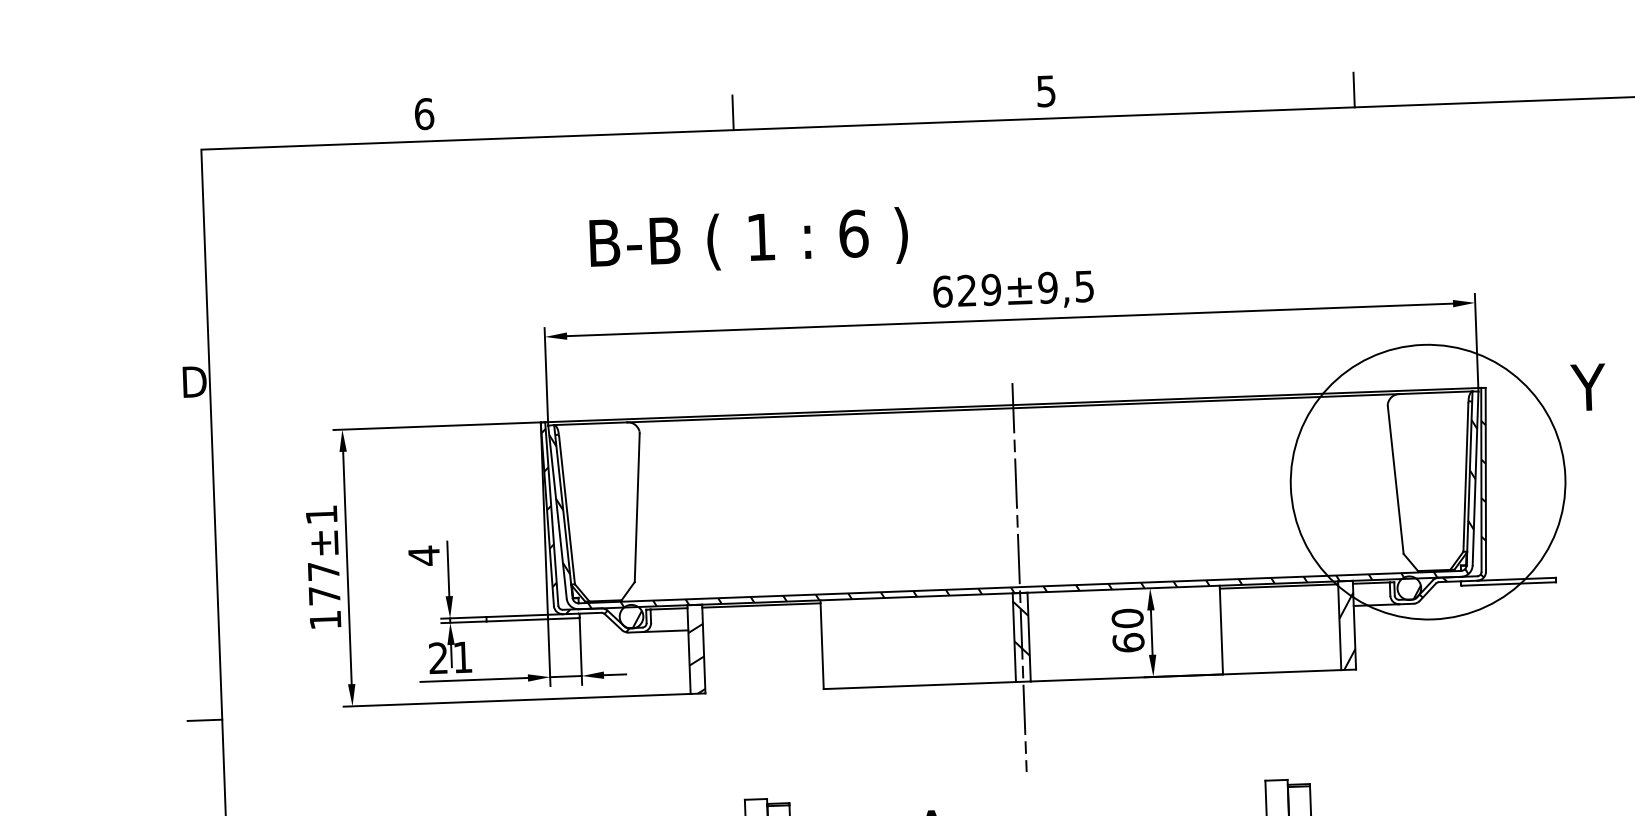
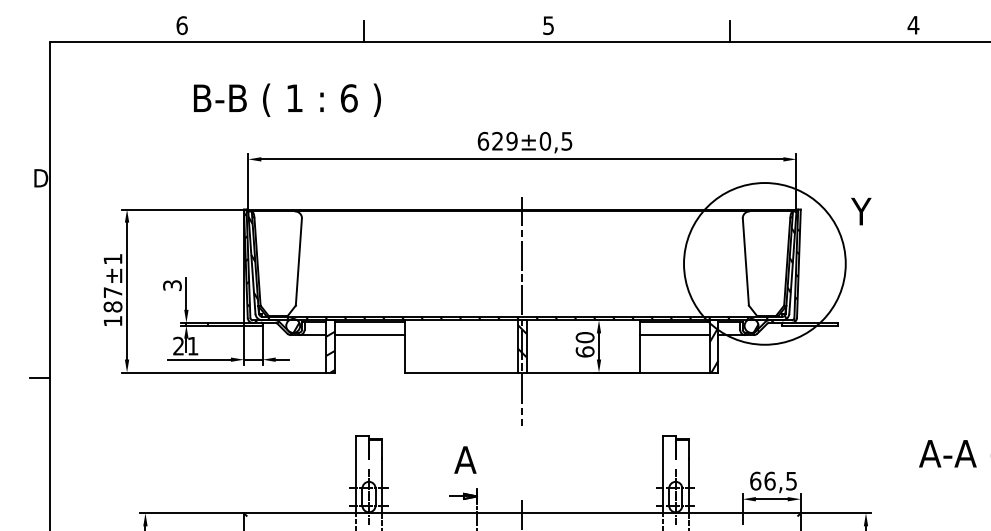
text: (749, 239) -> (287, 99), moved
text: (1048, 288) -> (545, 141), ±9,5 -> ±0,5
text: (424, 555) -> (172, 285), 4 -> 3
text: (323, 595) -> (112, 306), 177 -> 187
line: (1279, 609) -> (674, 335), added
line: (761, 628) -> (369, 335), added

